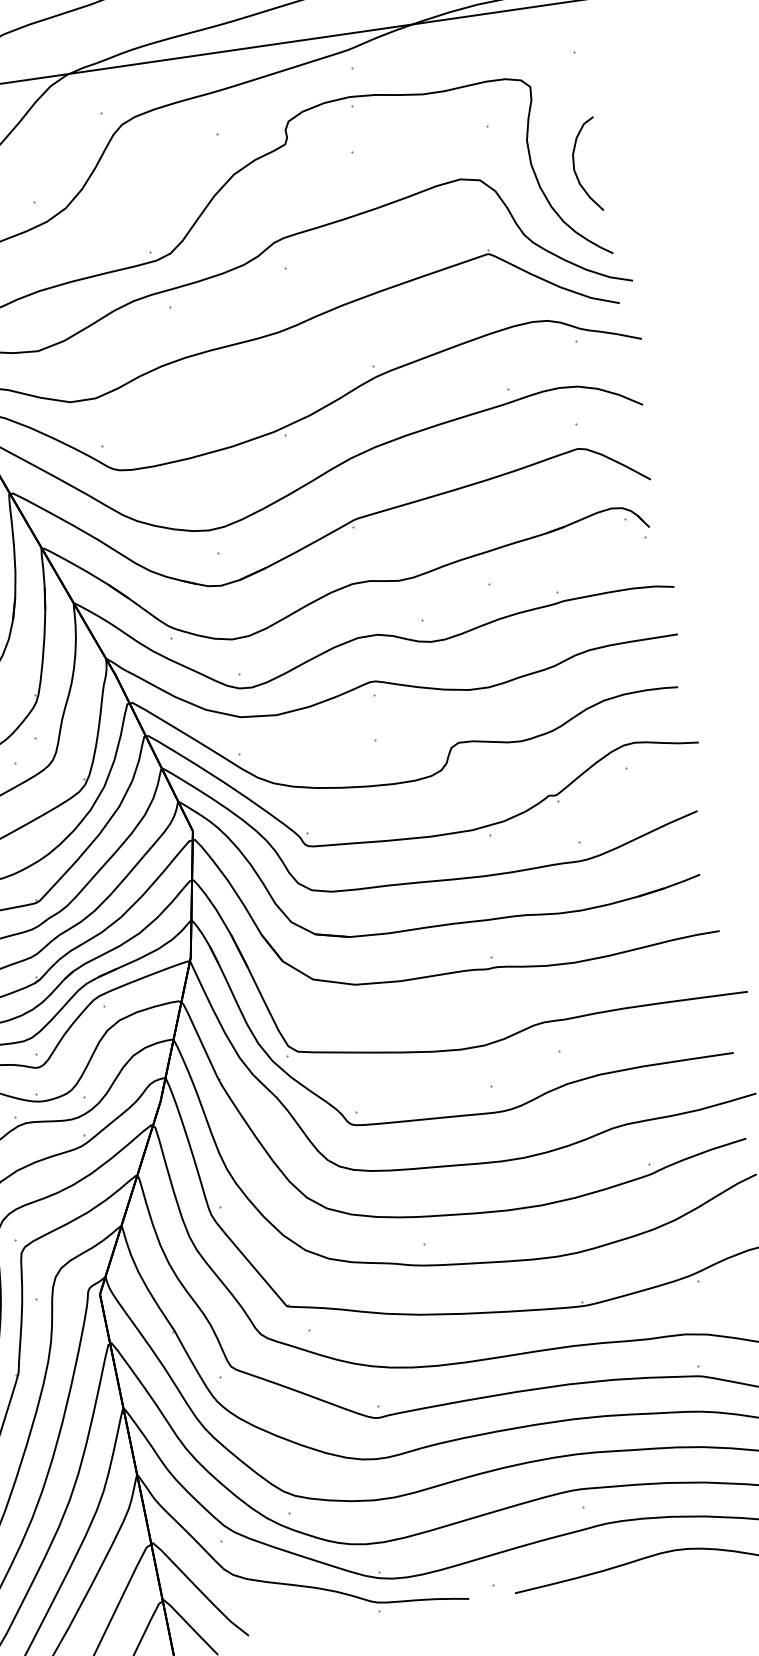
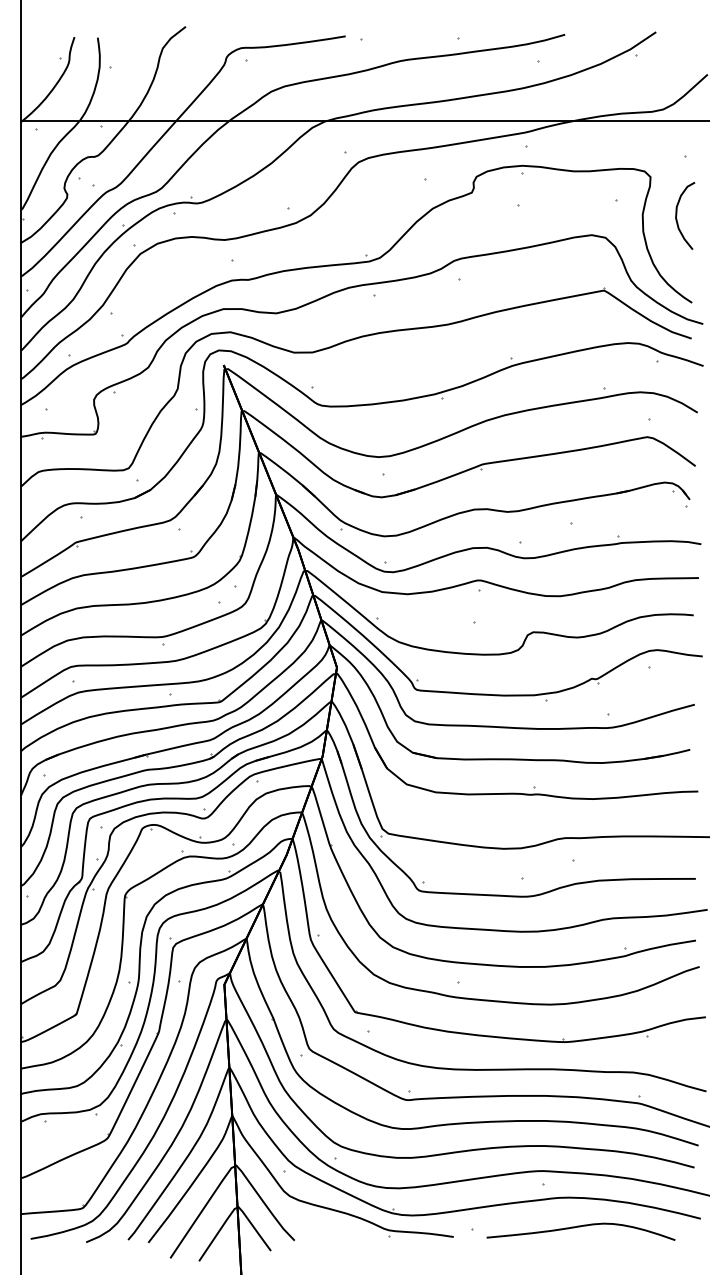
curve: (575, 166) -> (677, 215), moved

